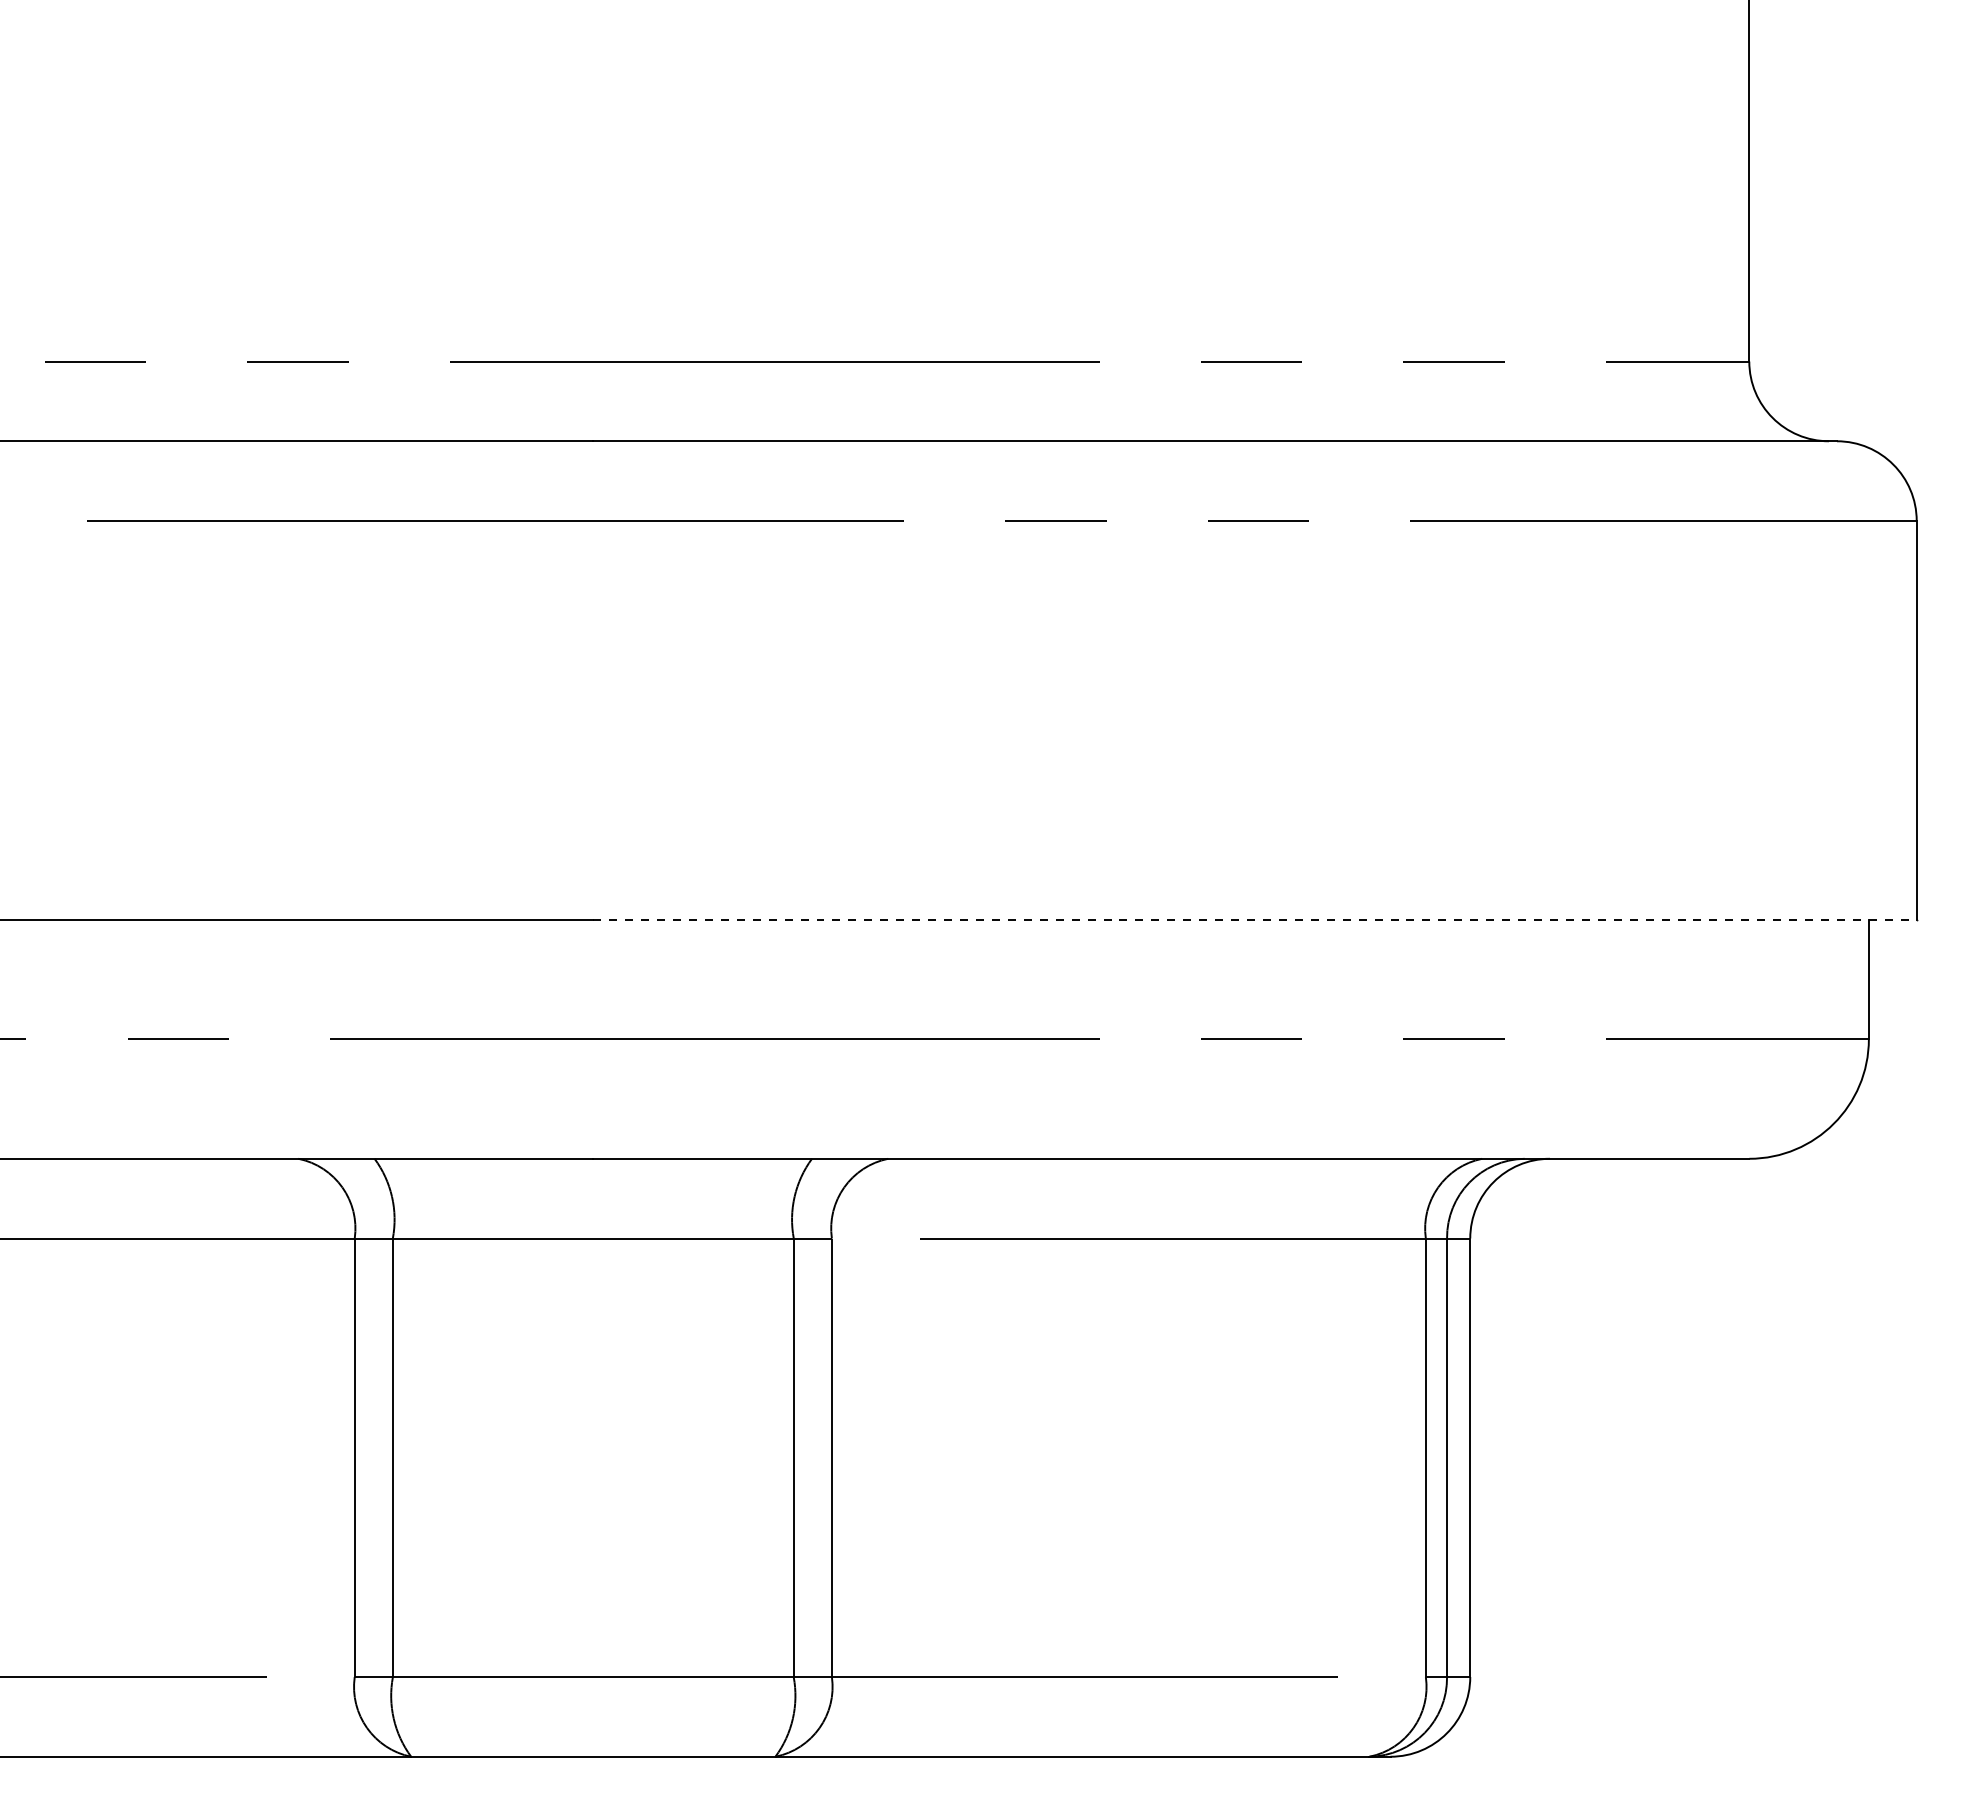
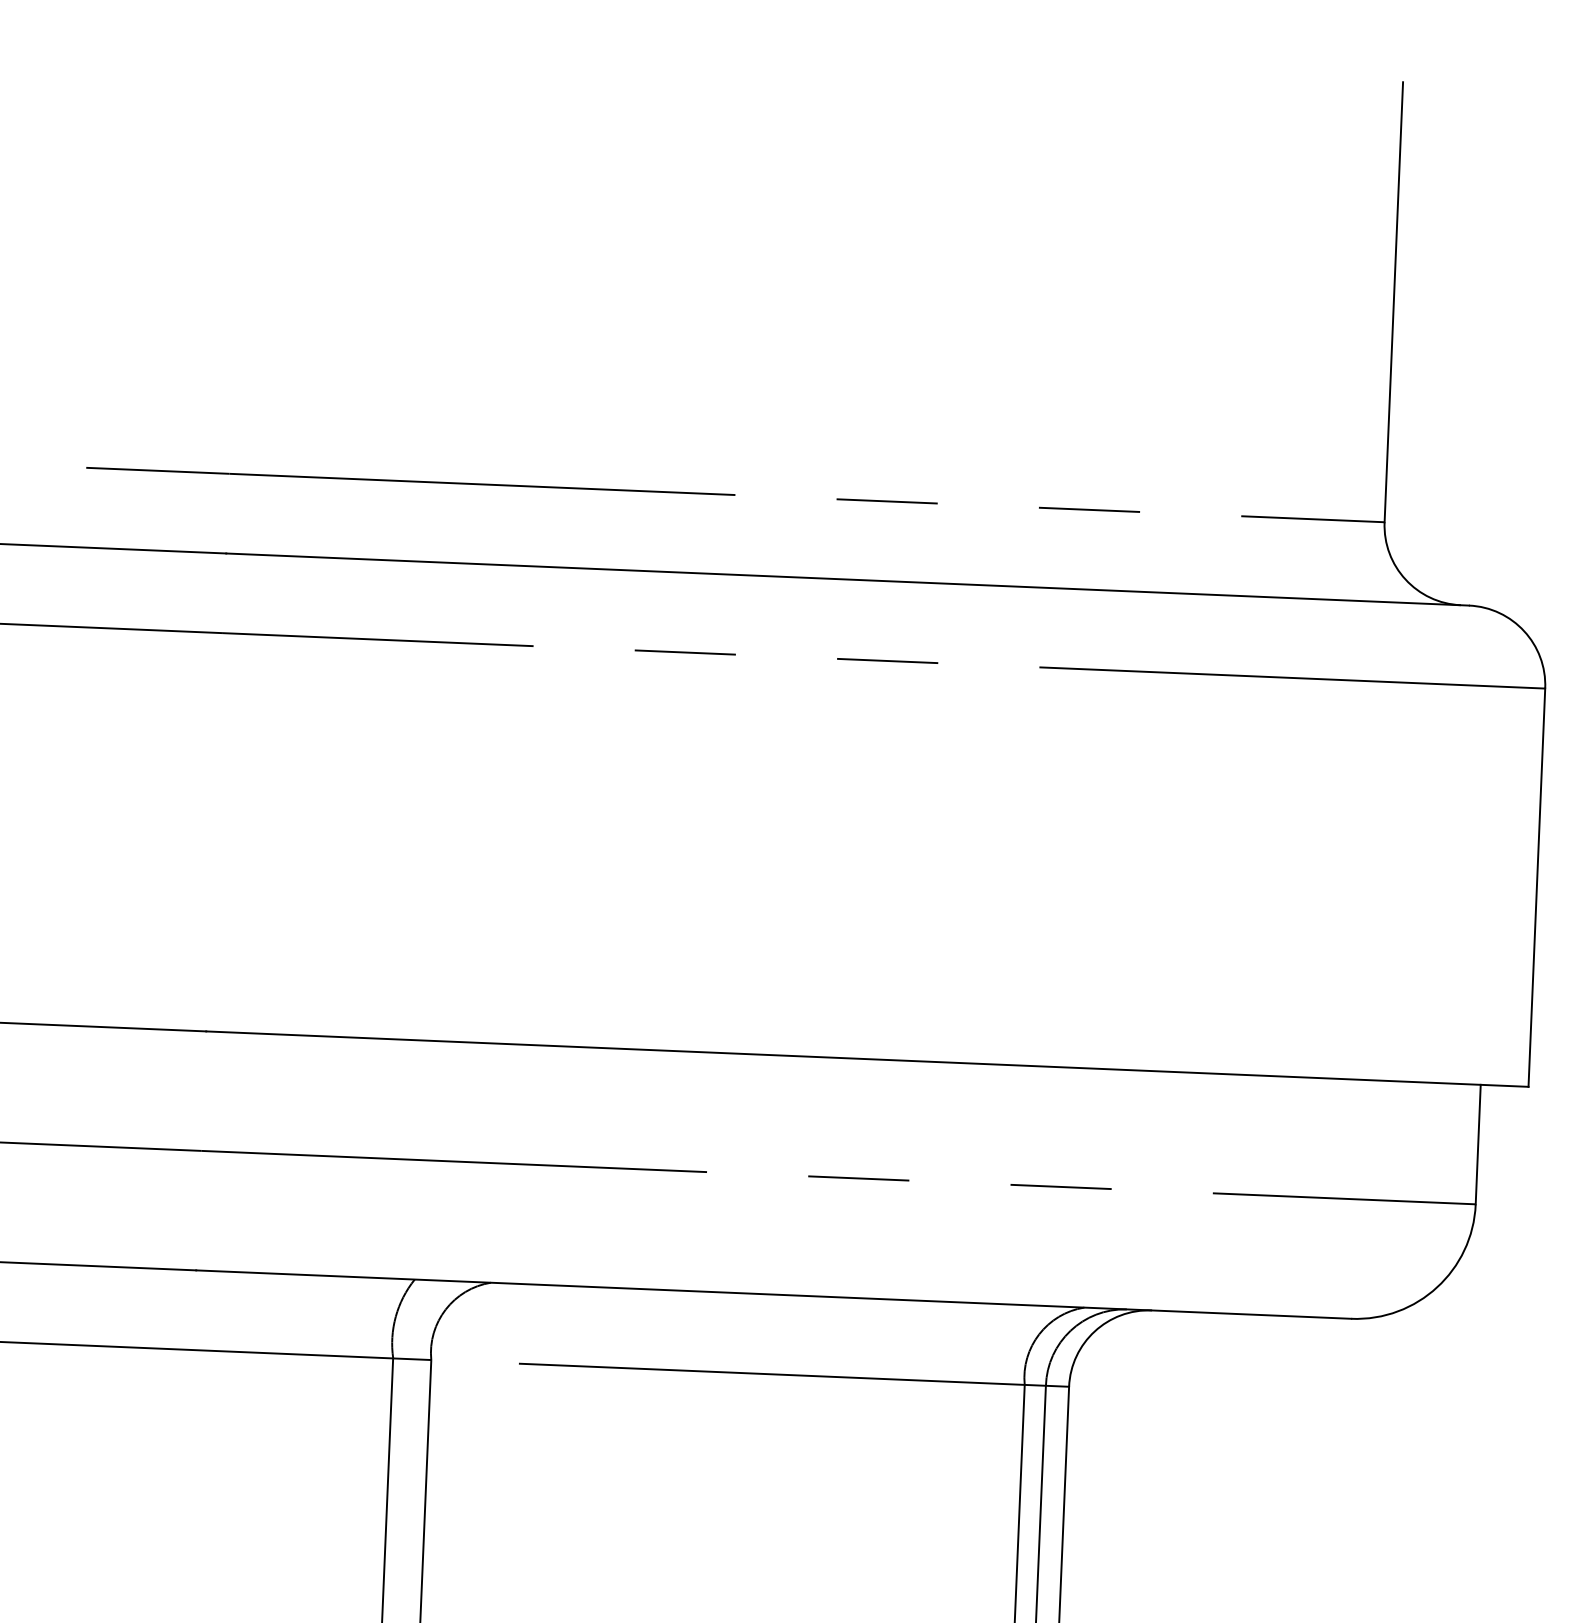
line: (1255, 919) -> (867, 1059), dashed -> solid

